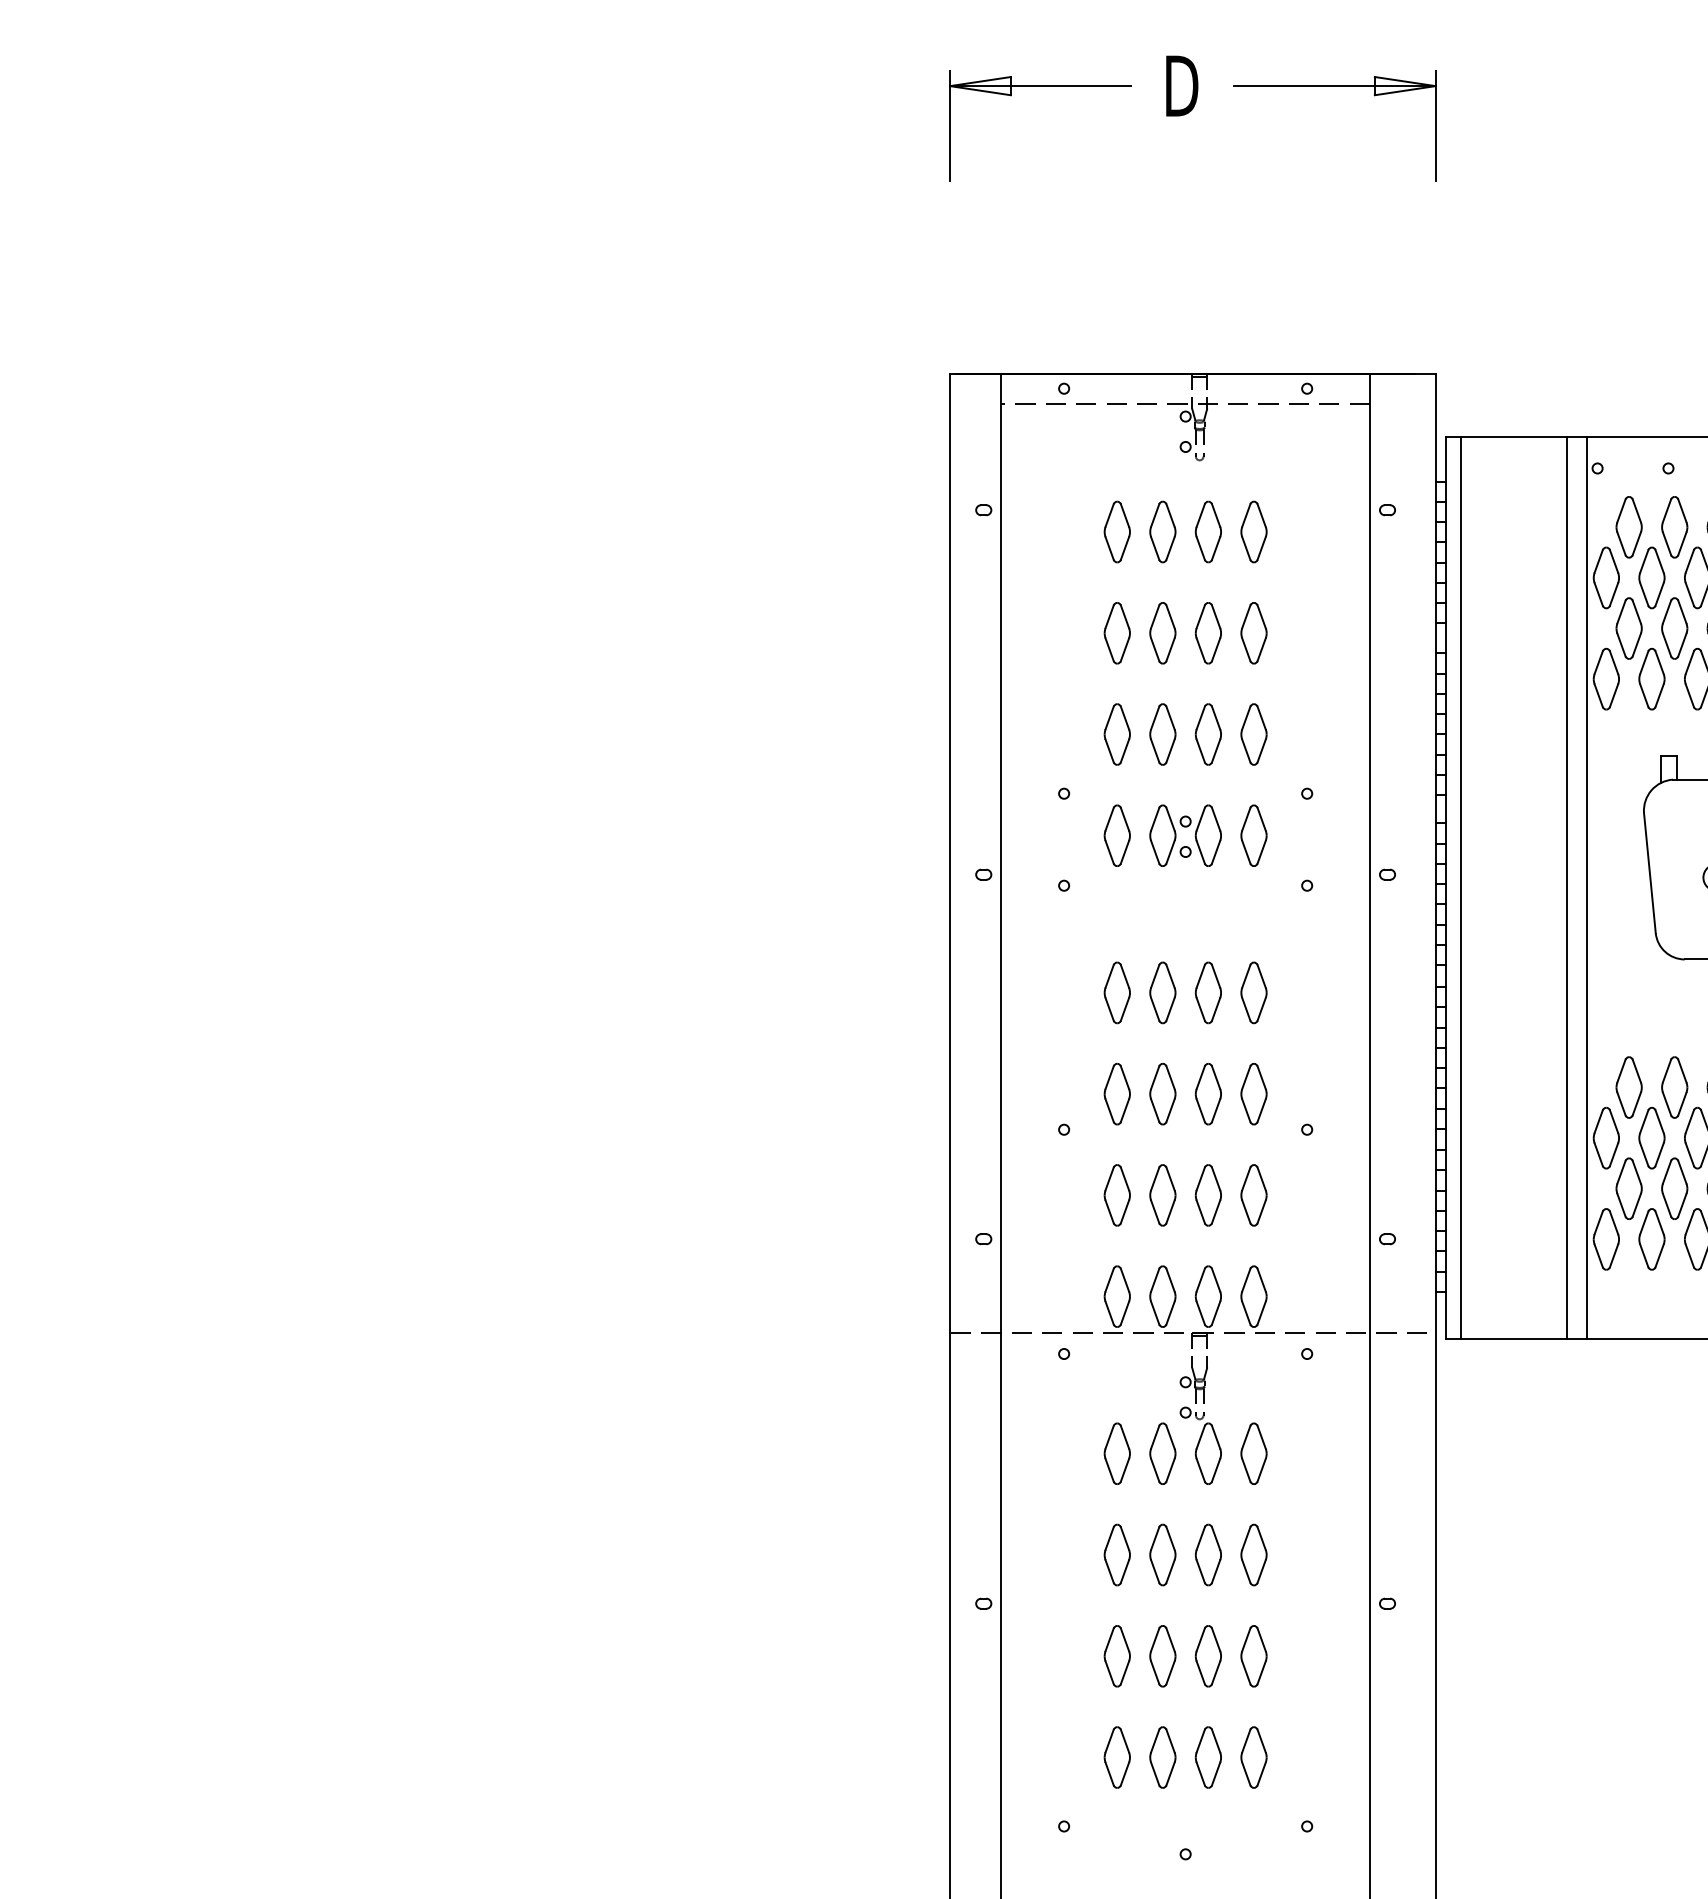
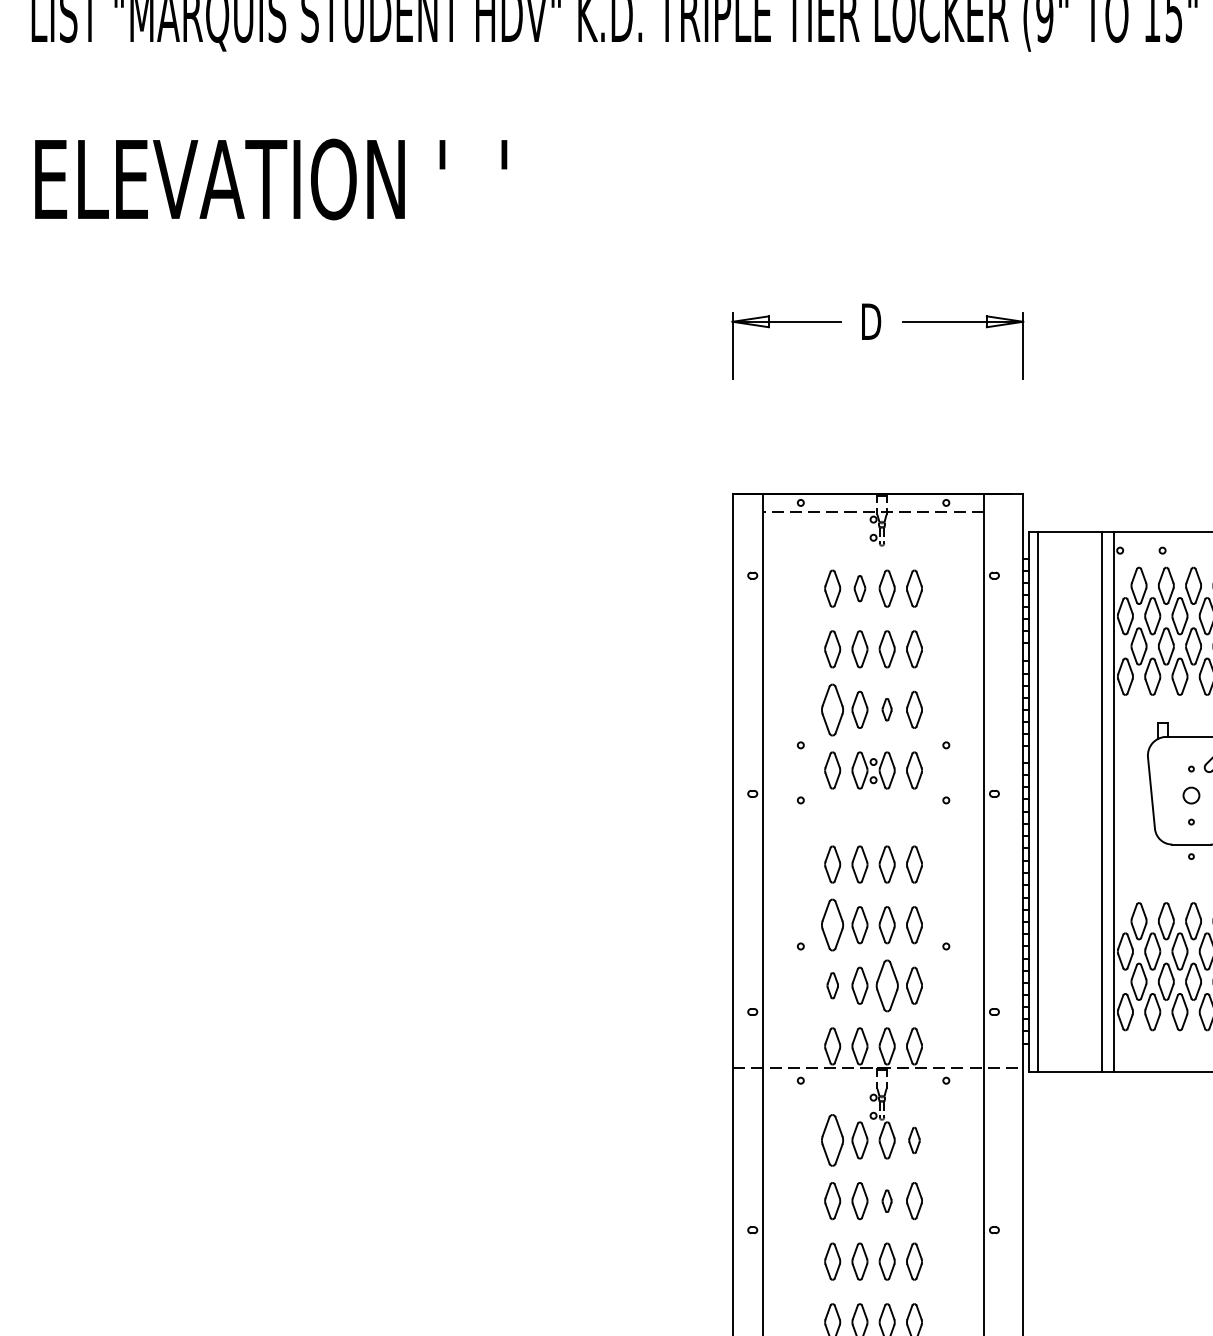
part: (1162, 531) -> (859, 588), size x0.7
part: (1117, 733) -> (832, 709), size x1.4
part: (1207, 733) -> (886, 709), size x0.6
part: (1117, 1094) -> (832, 925), size x1.4
part: (1117, 1194) -> (832, 985), size x0.7
part: (1207, 1194) -> (886, 985), size x1.4
part: (1117, 1453) -> (832, 1140), size x1.4
part: (1254, 1453) -> (914, 1140), size x0.7
part: (1207, 1555) -> (886, 1201), size x0.6

